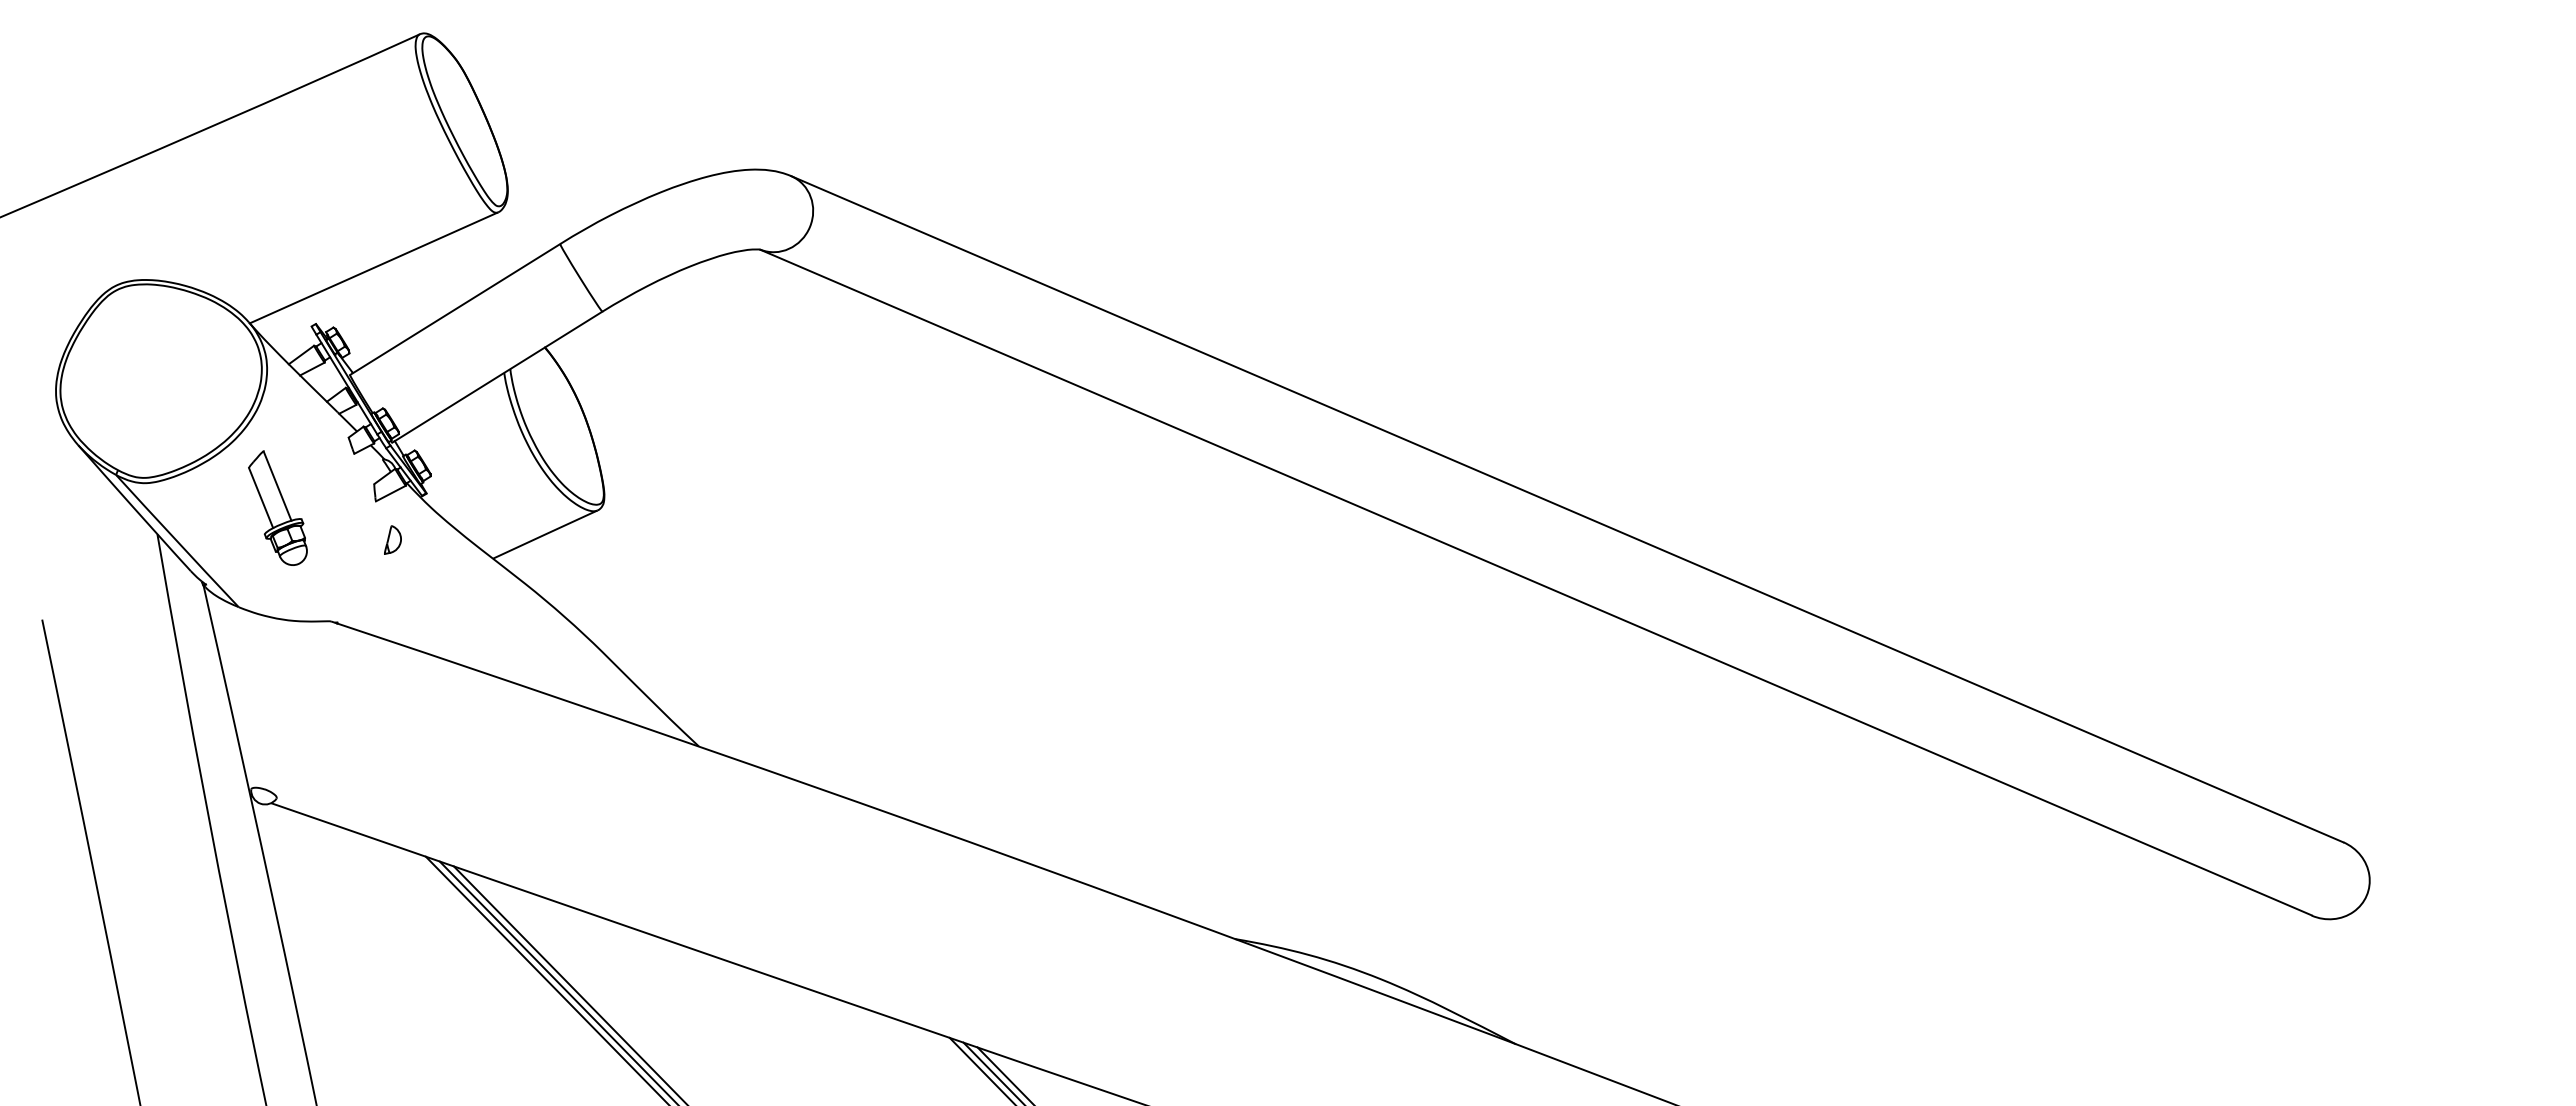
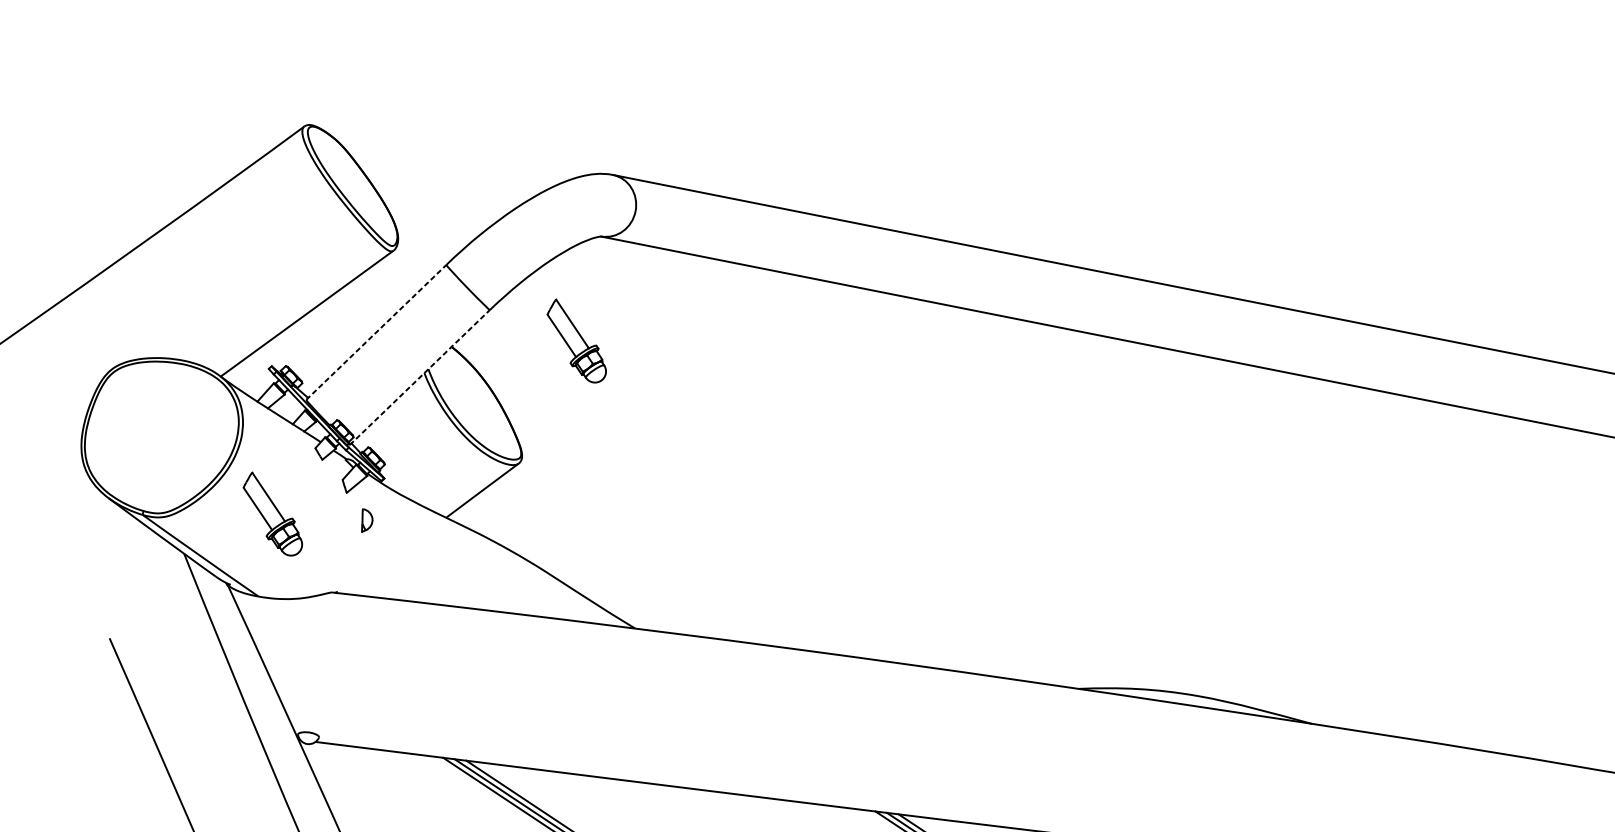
line: (455, 309) -> (376, 332), solid -> dashed
part: (701, 372) -> (576, 340), added
line: (497, 377) -> (420, 377), solid -> dashed

